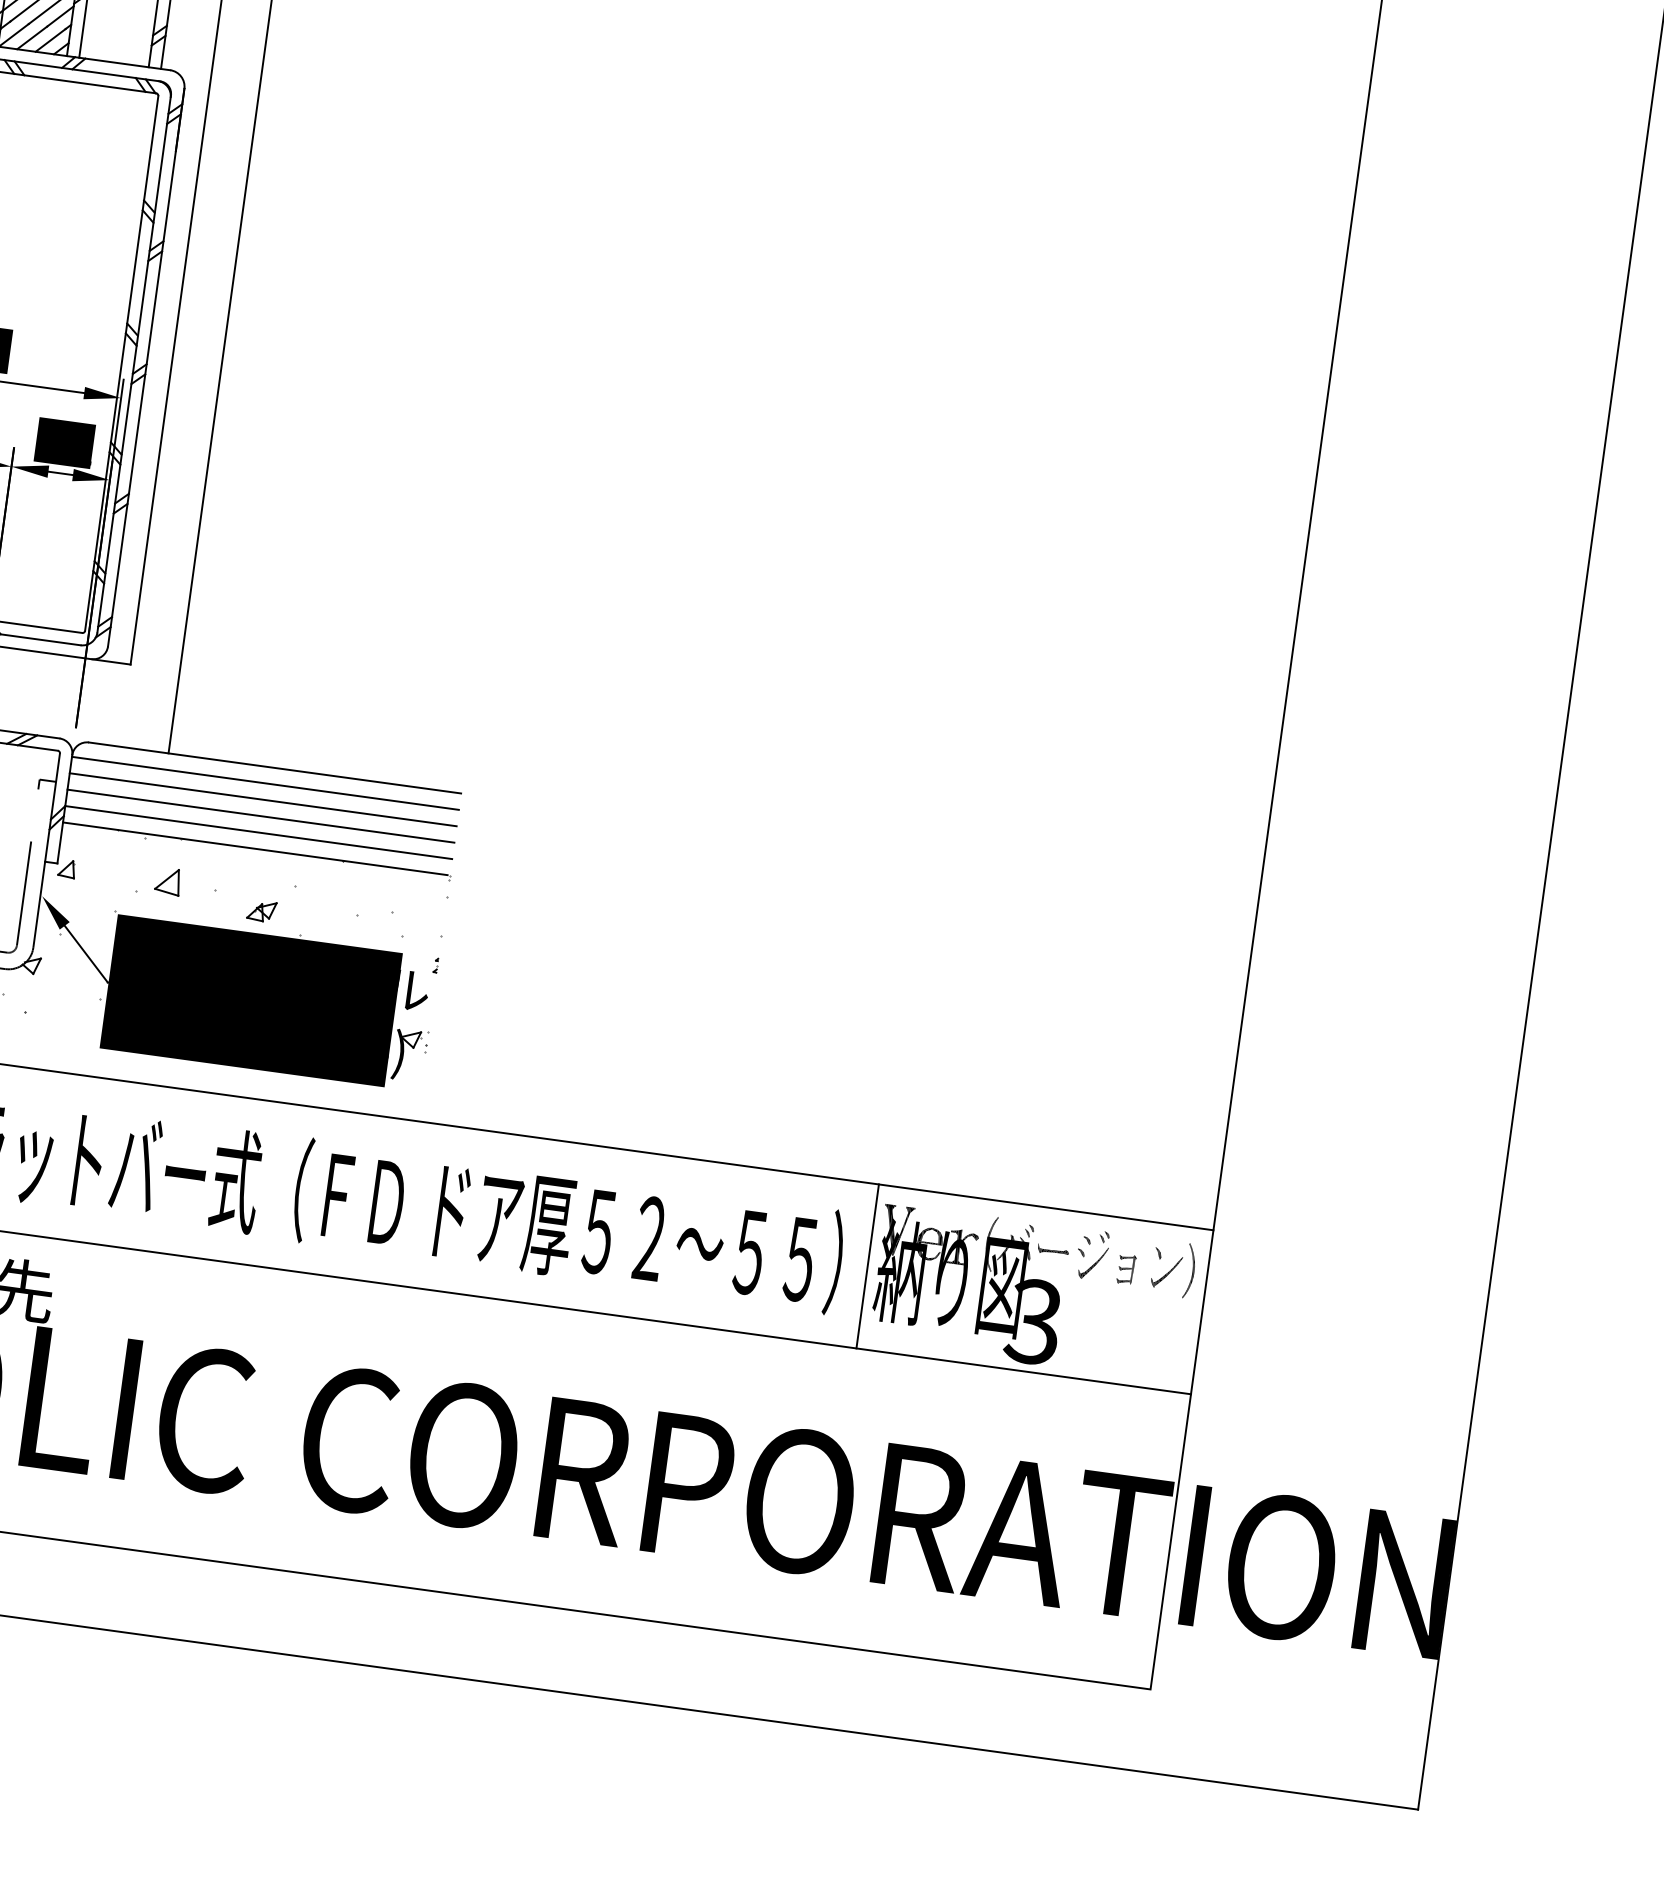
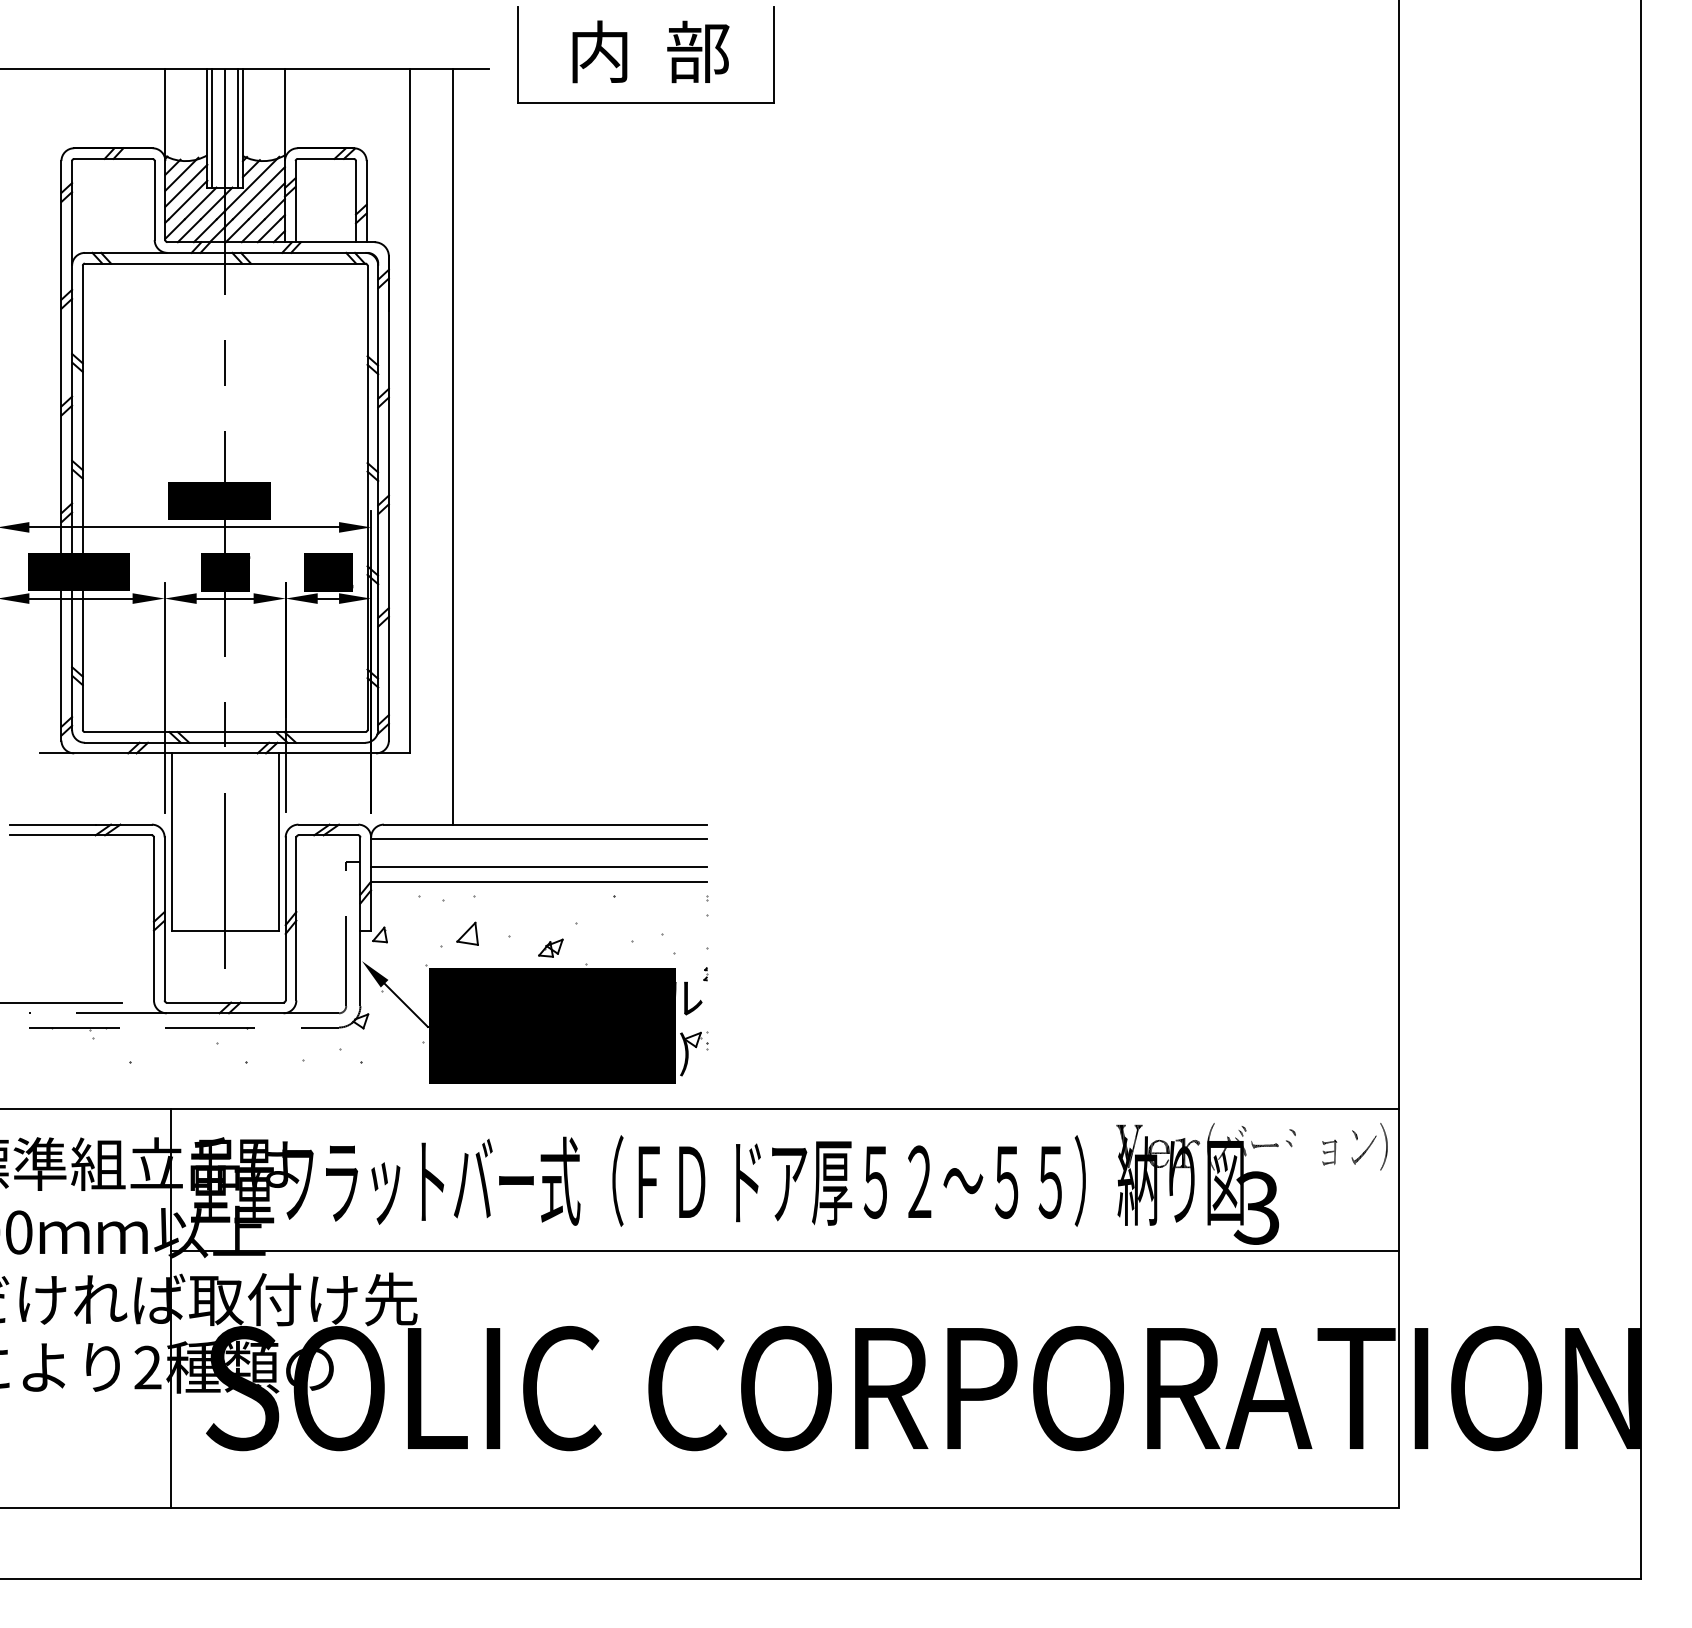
line: (263, 800) -> (539, 853), removed
line: (255, 848) -> (538, 895), removed
part: (1094, 1254) -> (1300, 1143), removed
line: (867, 1266) -> (1108, 1180), removed

